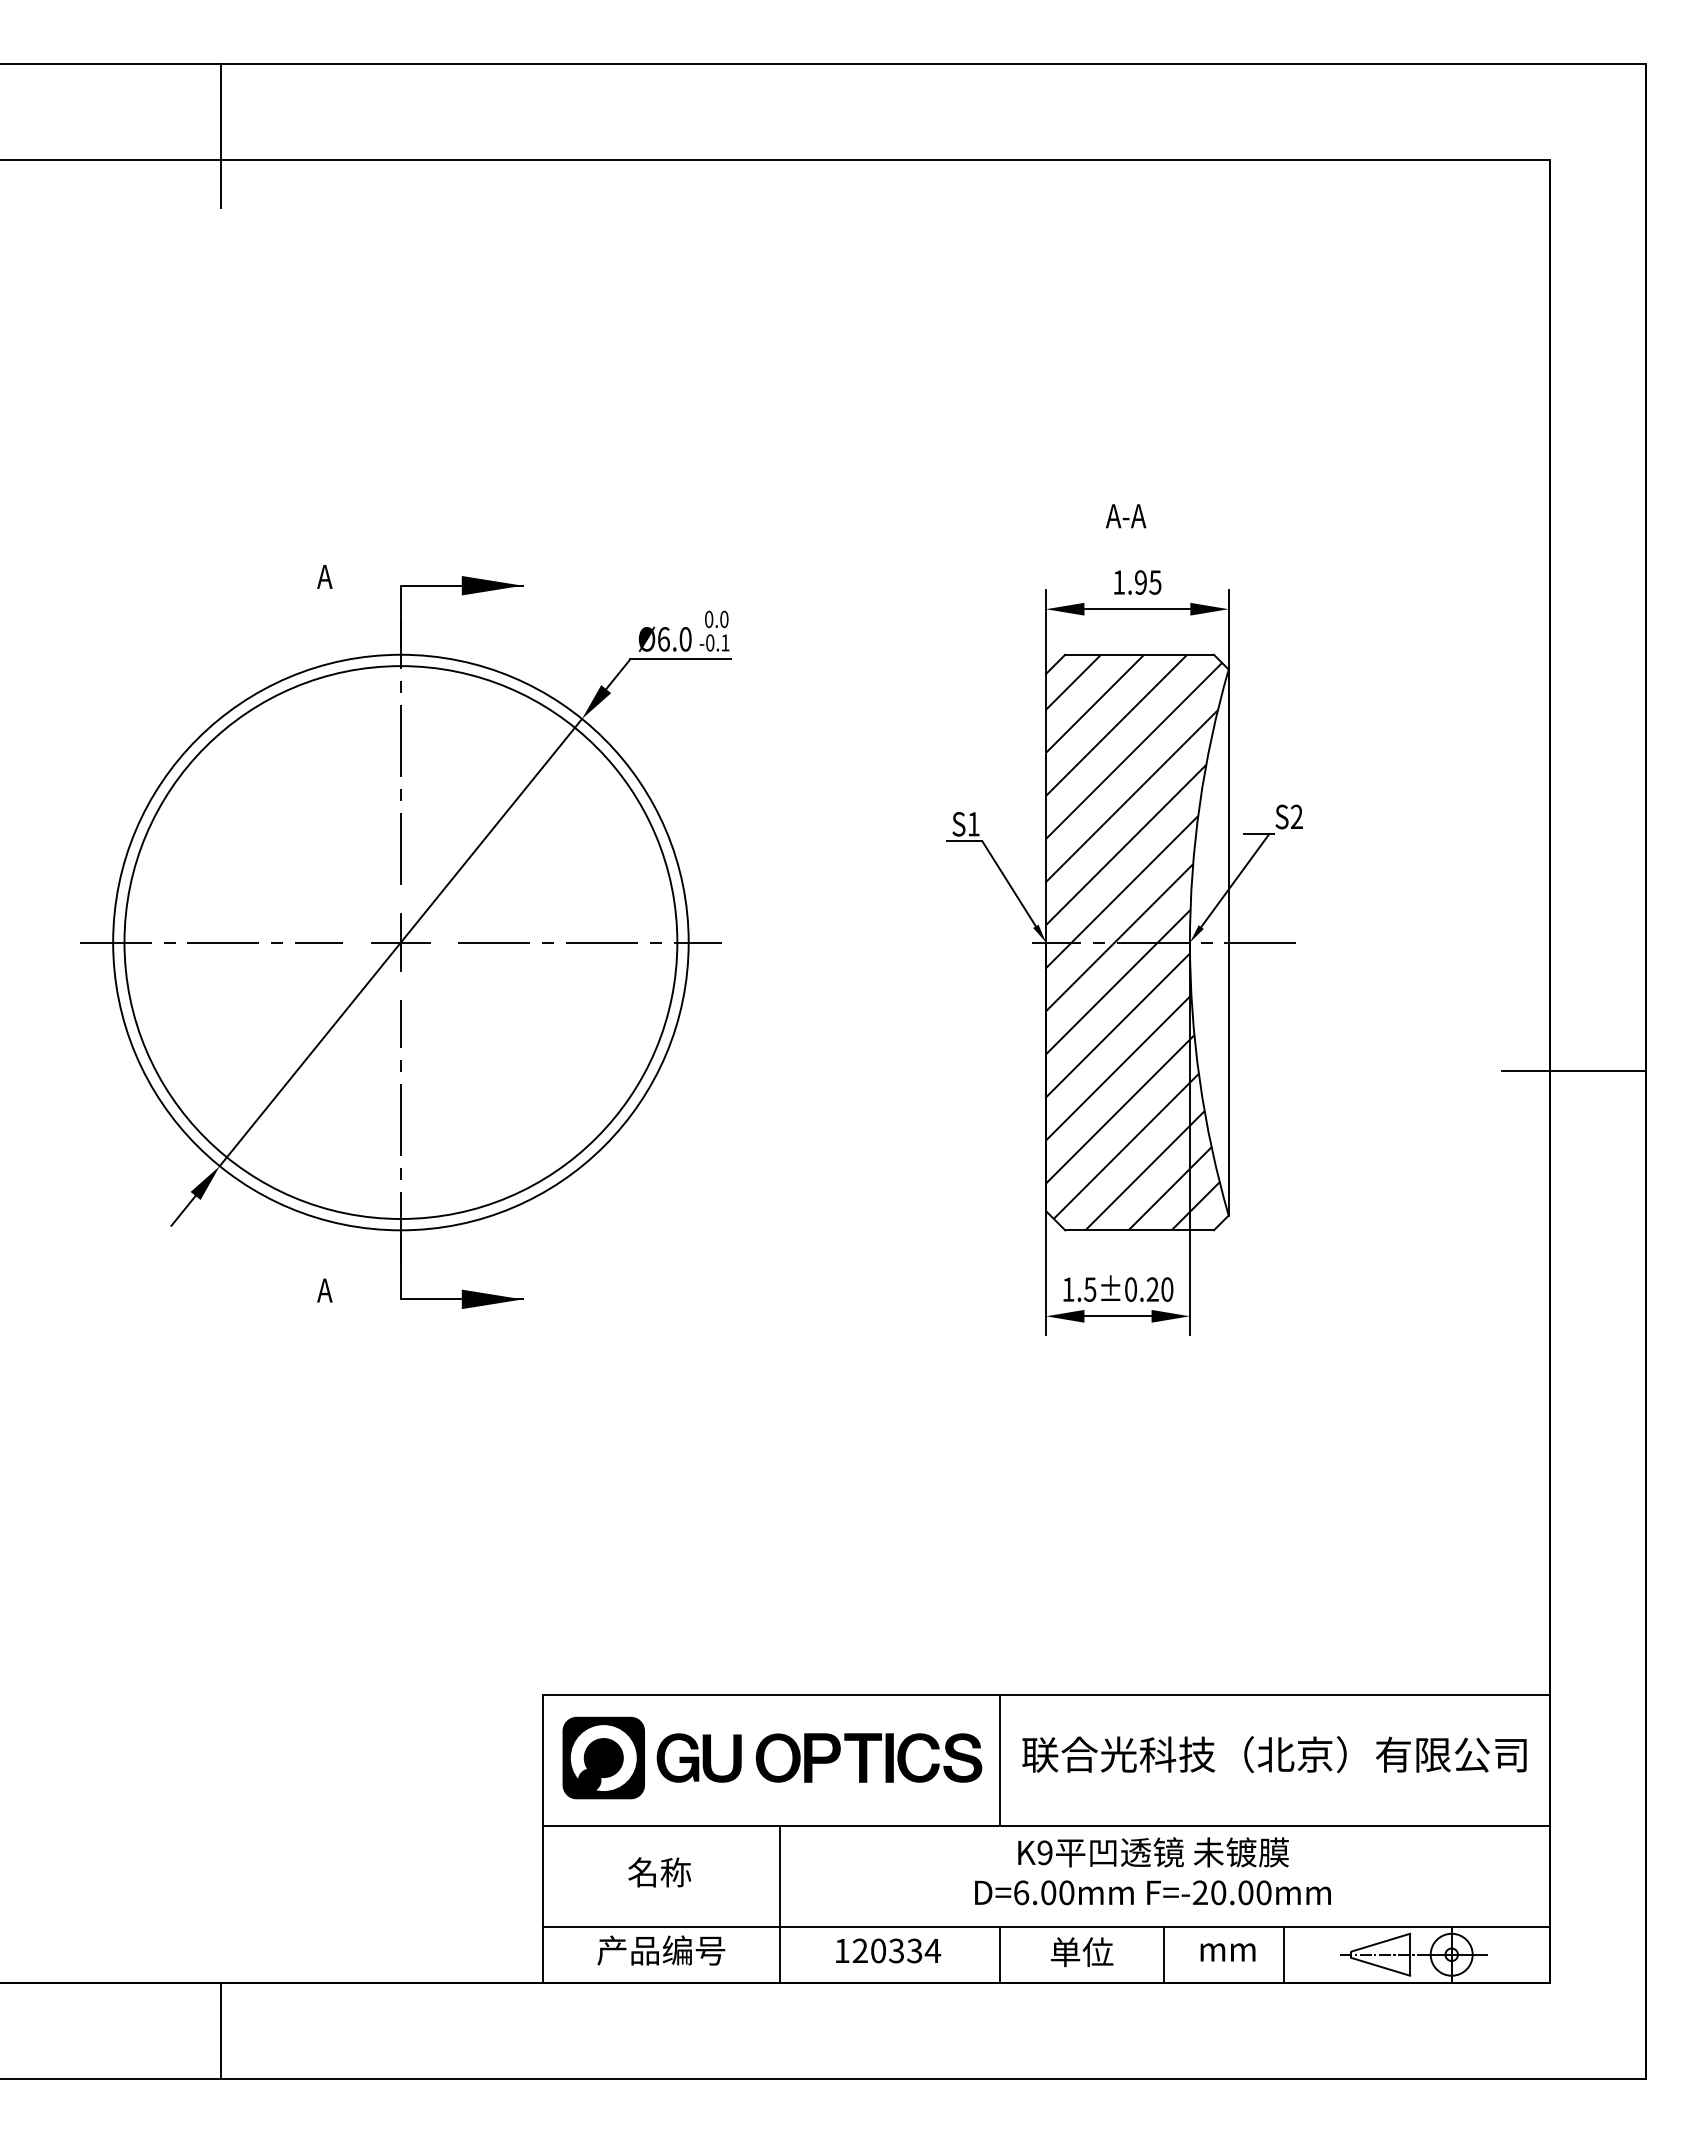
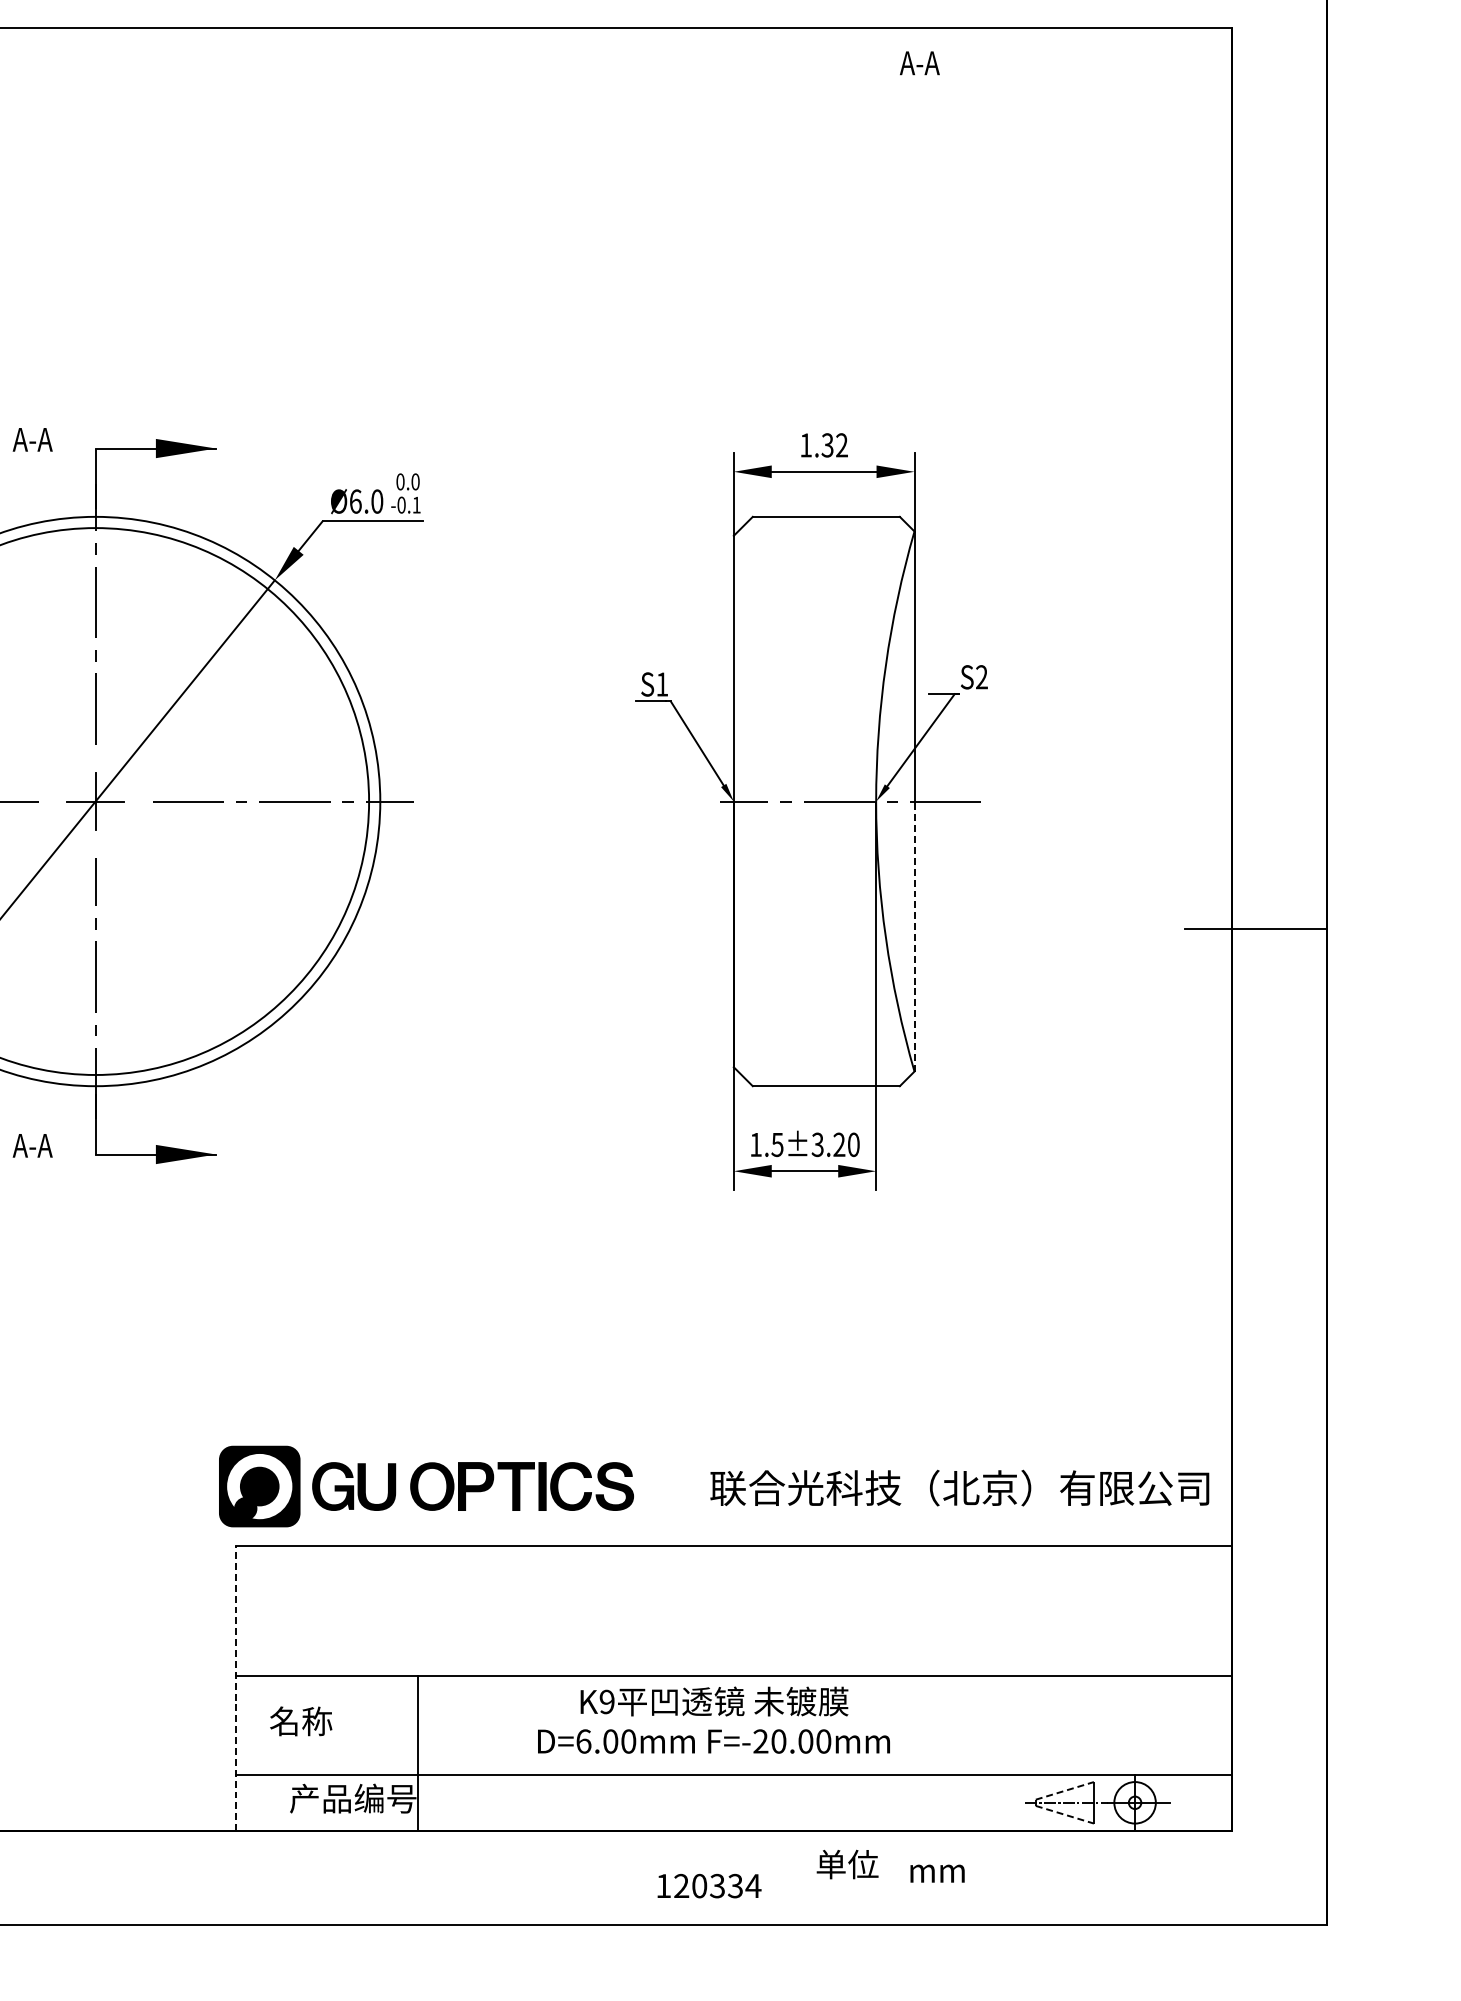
text: (1126, 516) -> (920, 63), moved
text: (345, 576) -> (40, 439), A -> A-A
text: (1147, 582) -> (834, 445), 1.95 -> 1.32
hatch: (1134, 942) -> (821, 801), removed
line: (1228, 1078) -> (914, 936), solid -> dashed
text: (1130, 1289) -> (817, 1144), 1.5±0.20 -> 1.5±3.20
text: (345, 1290) -> (40, 1145), A -> A-A
text: (1274, 1754) -> (959, 1487), moved
part: (772, 1757) -> (426, 1486), moved
line: (999, 1760) -> (687, 1610), removed
line: (542, 1839) -> (235, 1688), solid -> dashed
text: (1152, 1871) -> (713, 1720), moved
text: (659, 1872) -> (300, 1721), moved
line: (780, 1904) -> (418, 1753), moved
line: (1380, 1942) -> (1064, 1790), solid -> dashed
text: (888, 1950) -> (709, 1885), moved
text: (1082, 1951) -> (848, 1863), moved
text: (1227, 1952) -> (937, 1873), moved
line: (999, 1954) -> (687, 1802), removed
line: (1163, 1954) -> (849, 1802), removed
line: (1284, 1954) -> (969, 1802), removed
line: (1380, 1966) -> (1064, 1814), solid -> dashed

